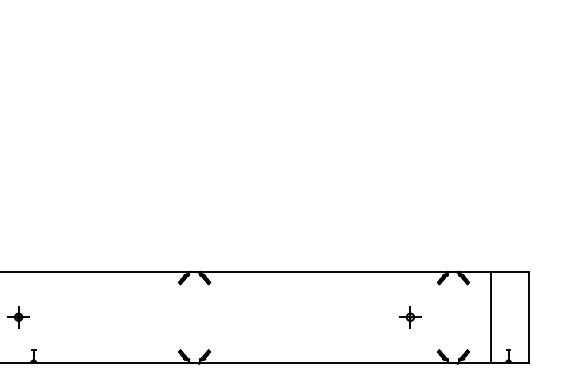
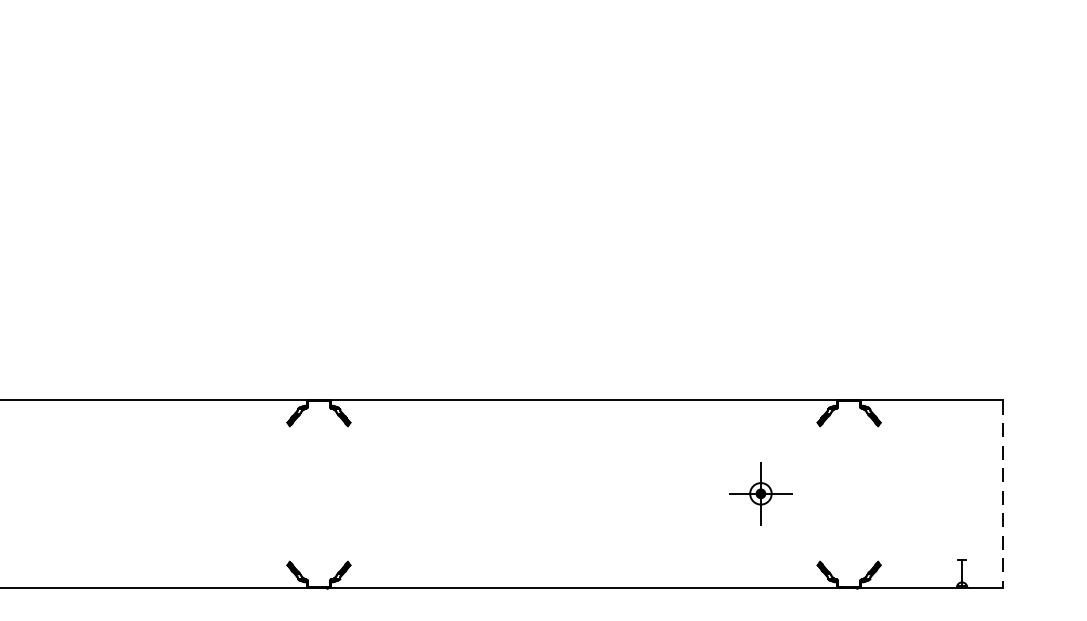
line: (491, 316) -> (927, 492), removed
part: (410, 317) -> (761, 494), size x1.4
line: (528, 317) -> (1002, 494), solid -> dashed

